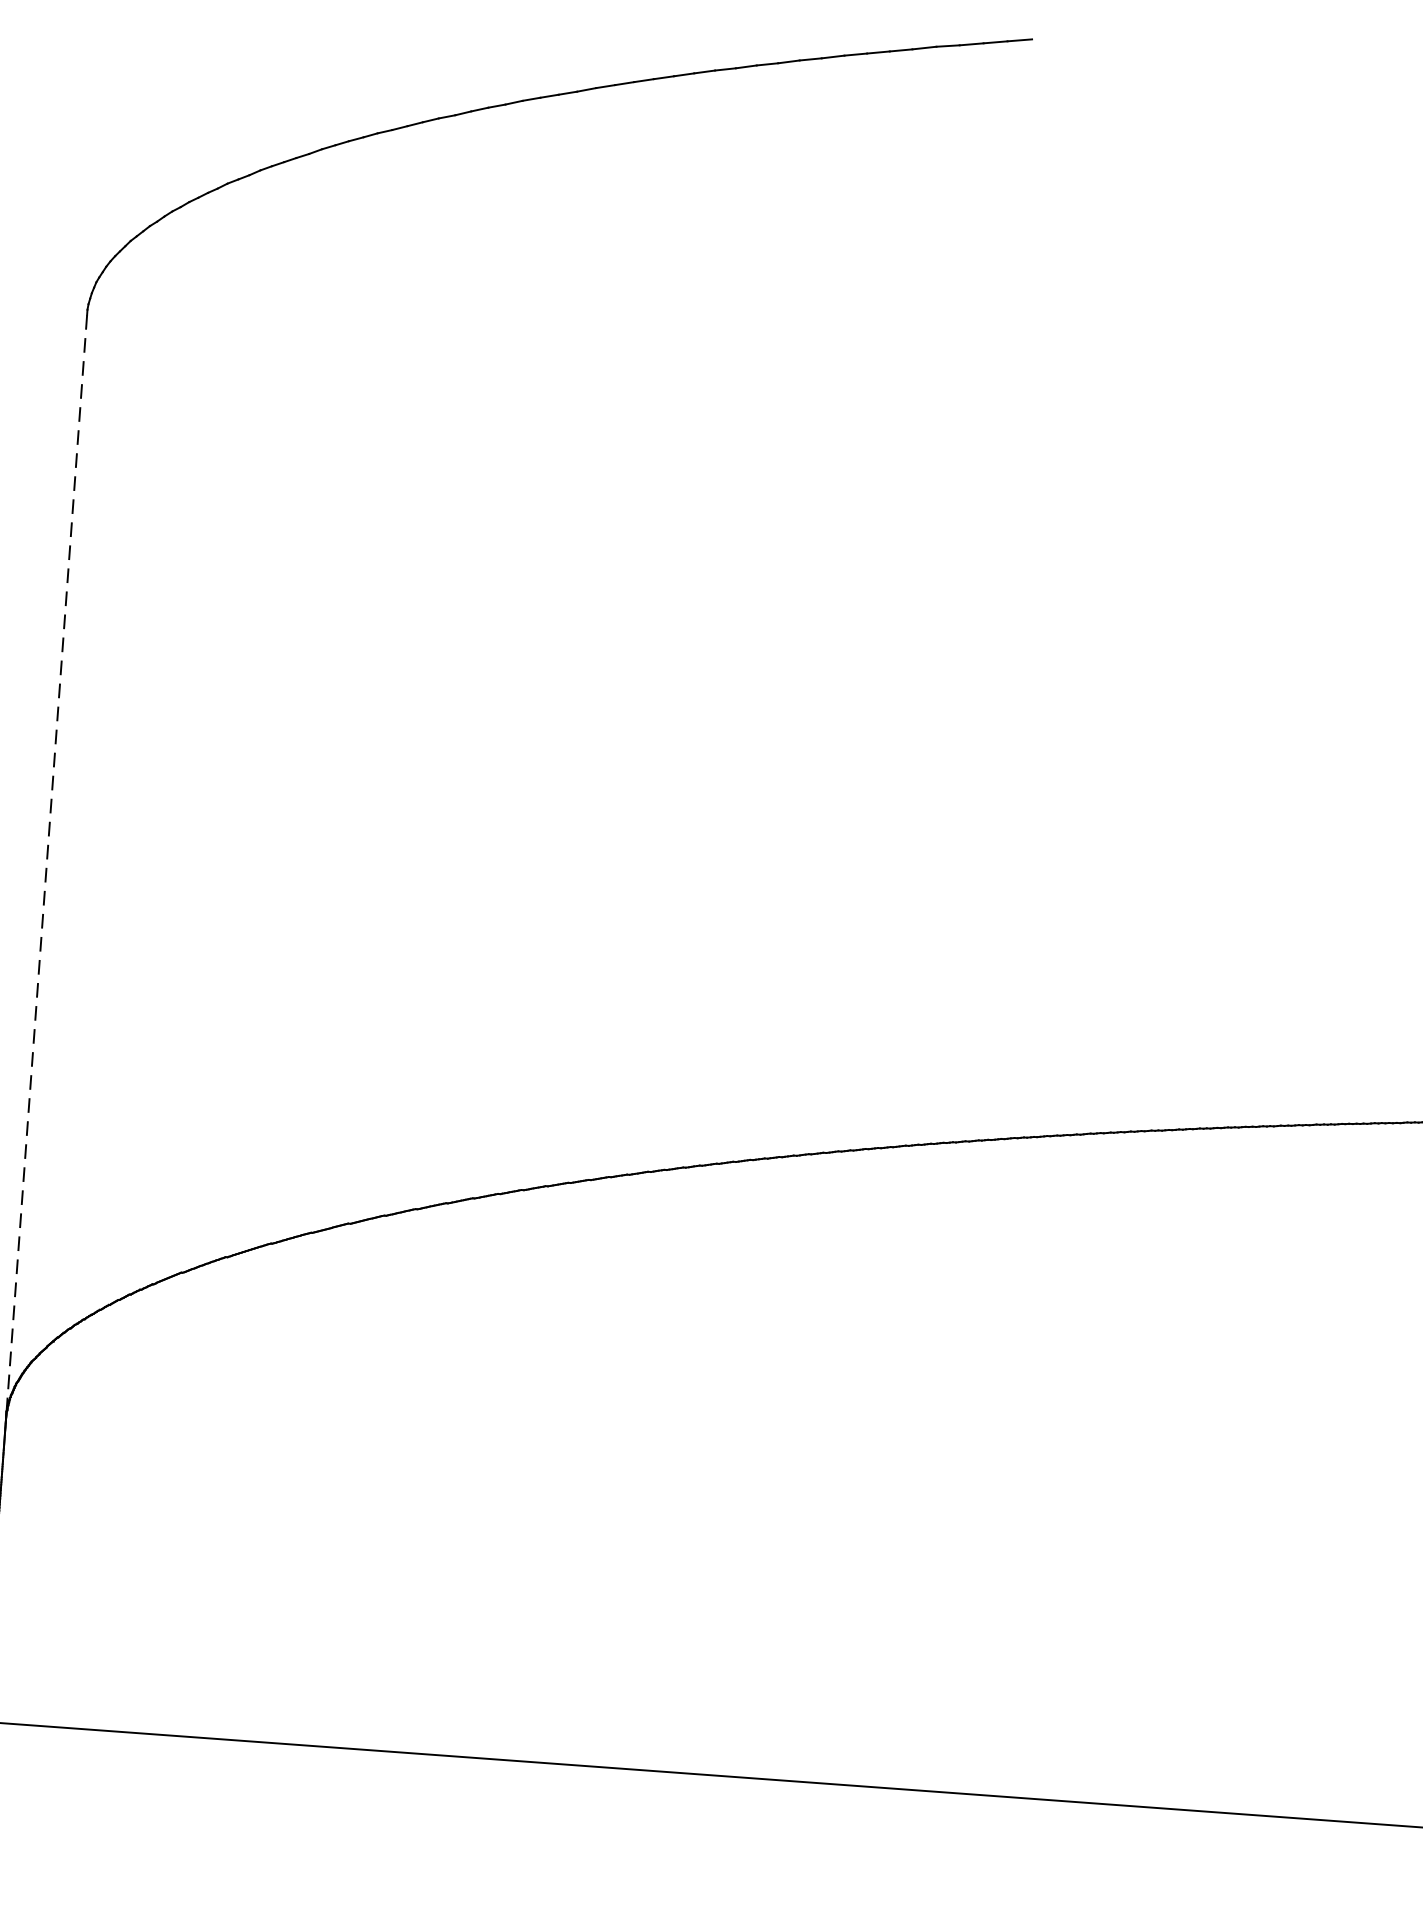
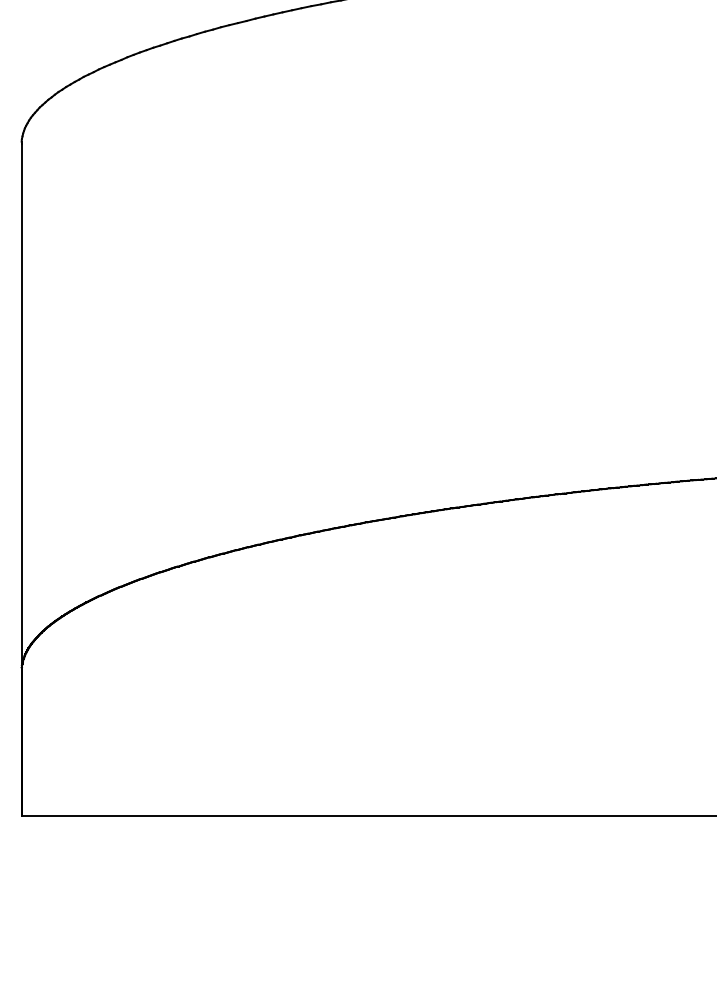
line: (46, 868) -> (21, 408), dashed -> solid

